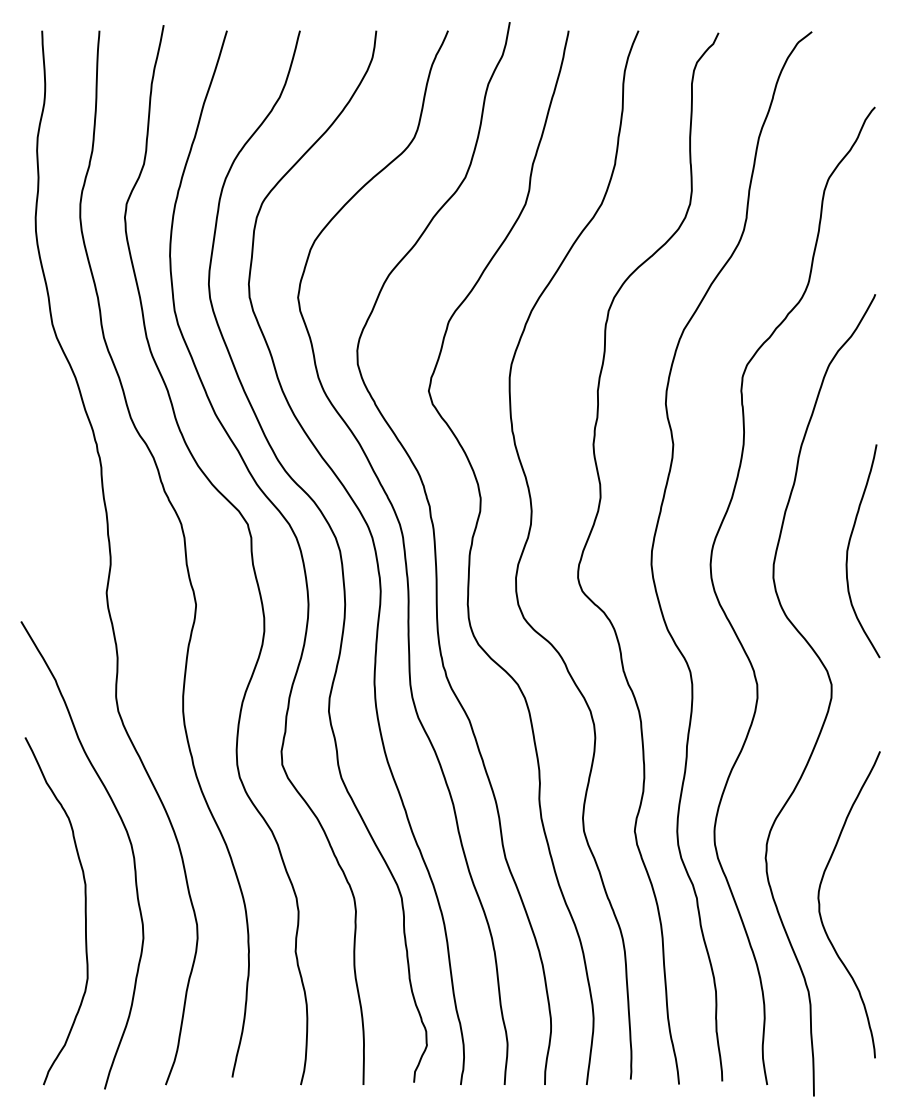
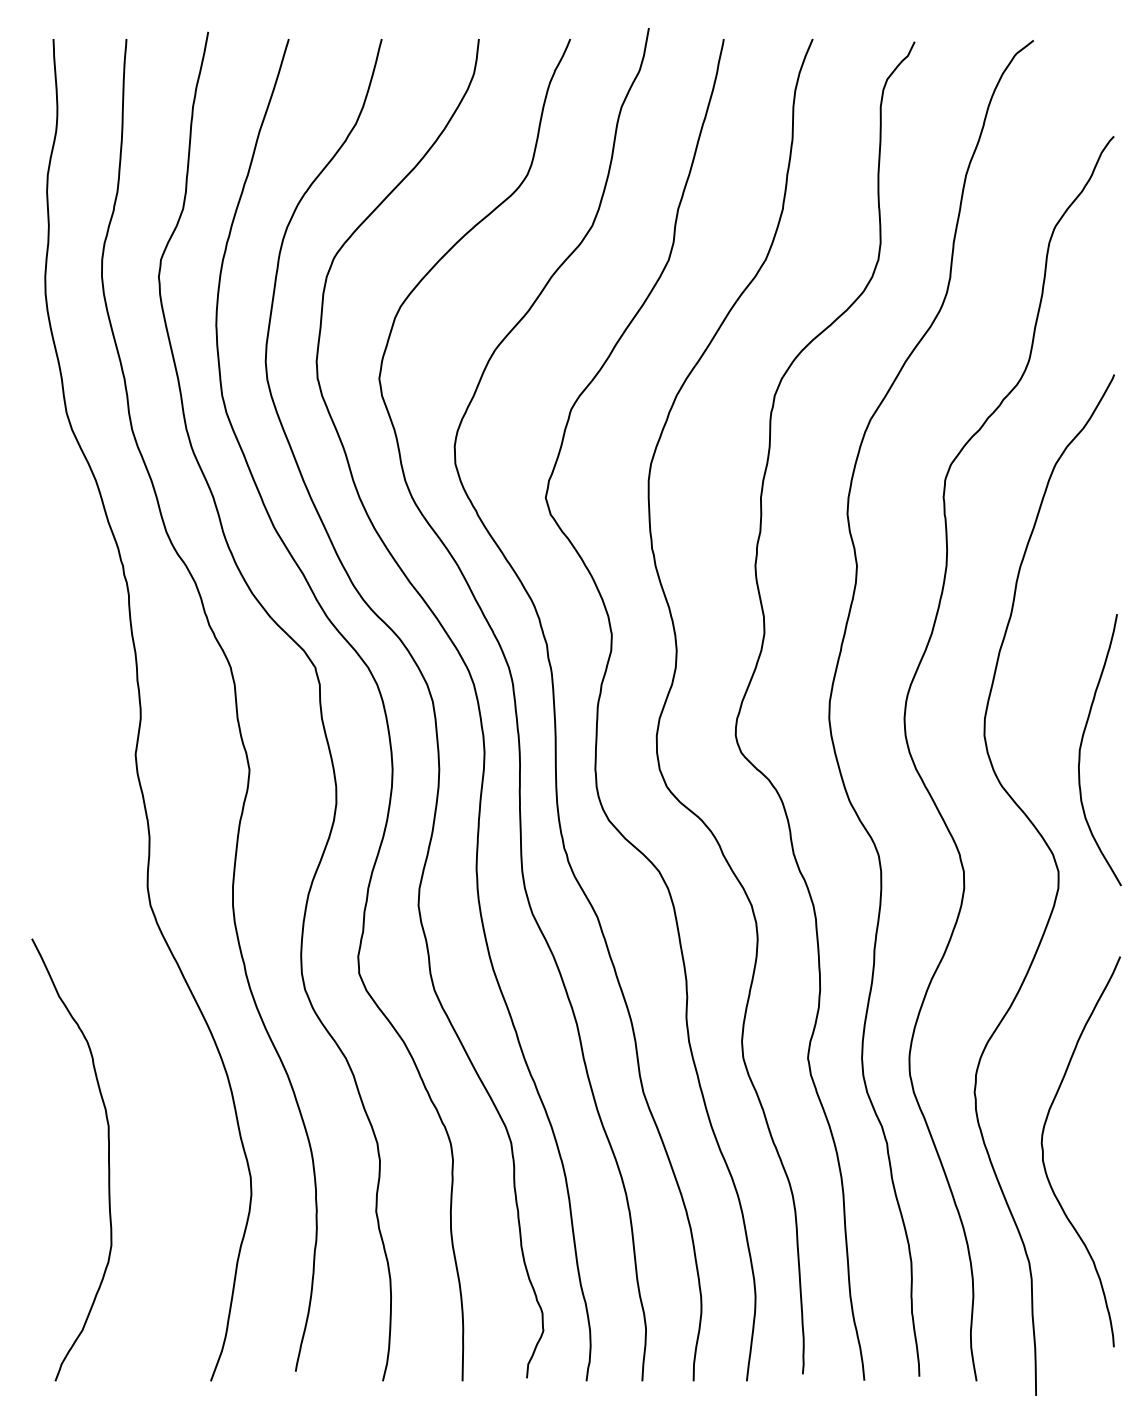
curve: (849, 546) -> (1082, 744), moved
curve: (128, 839) -> (163, 1068), removed

